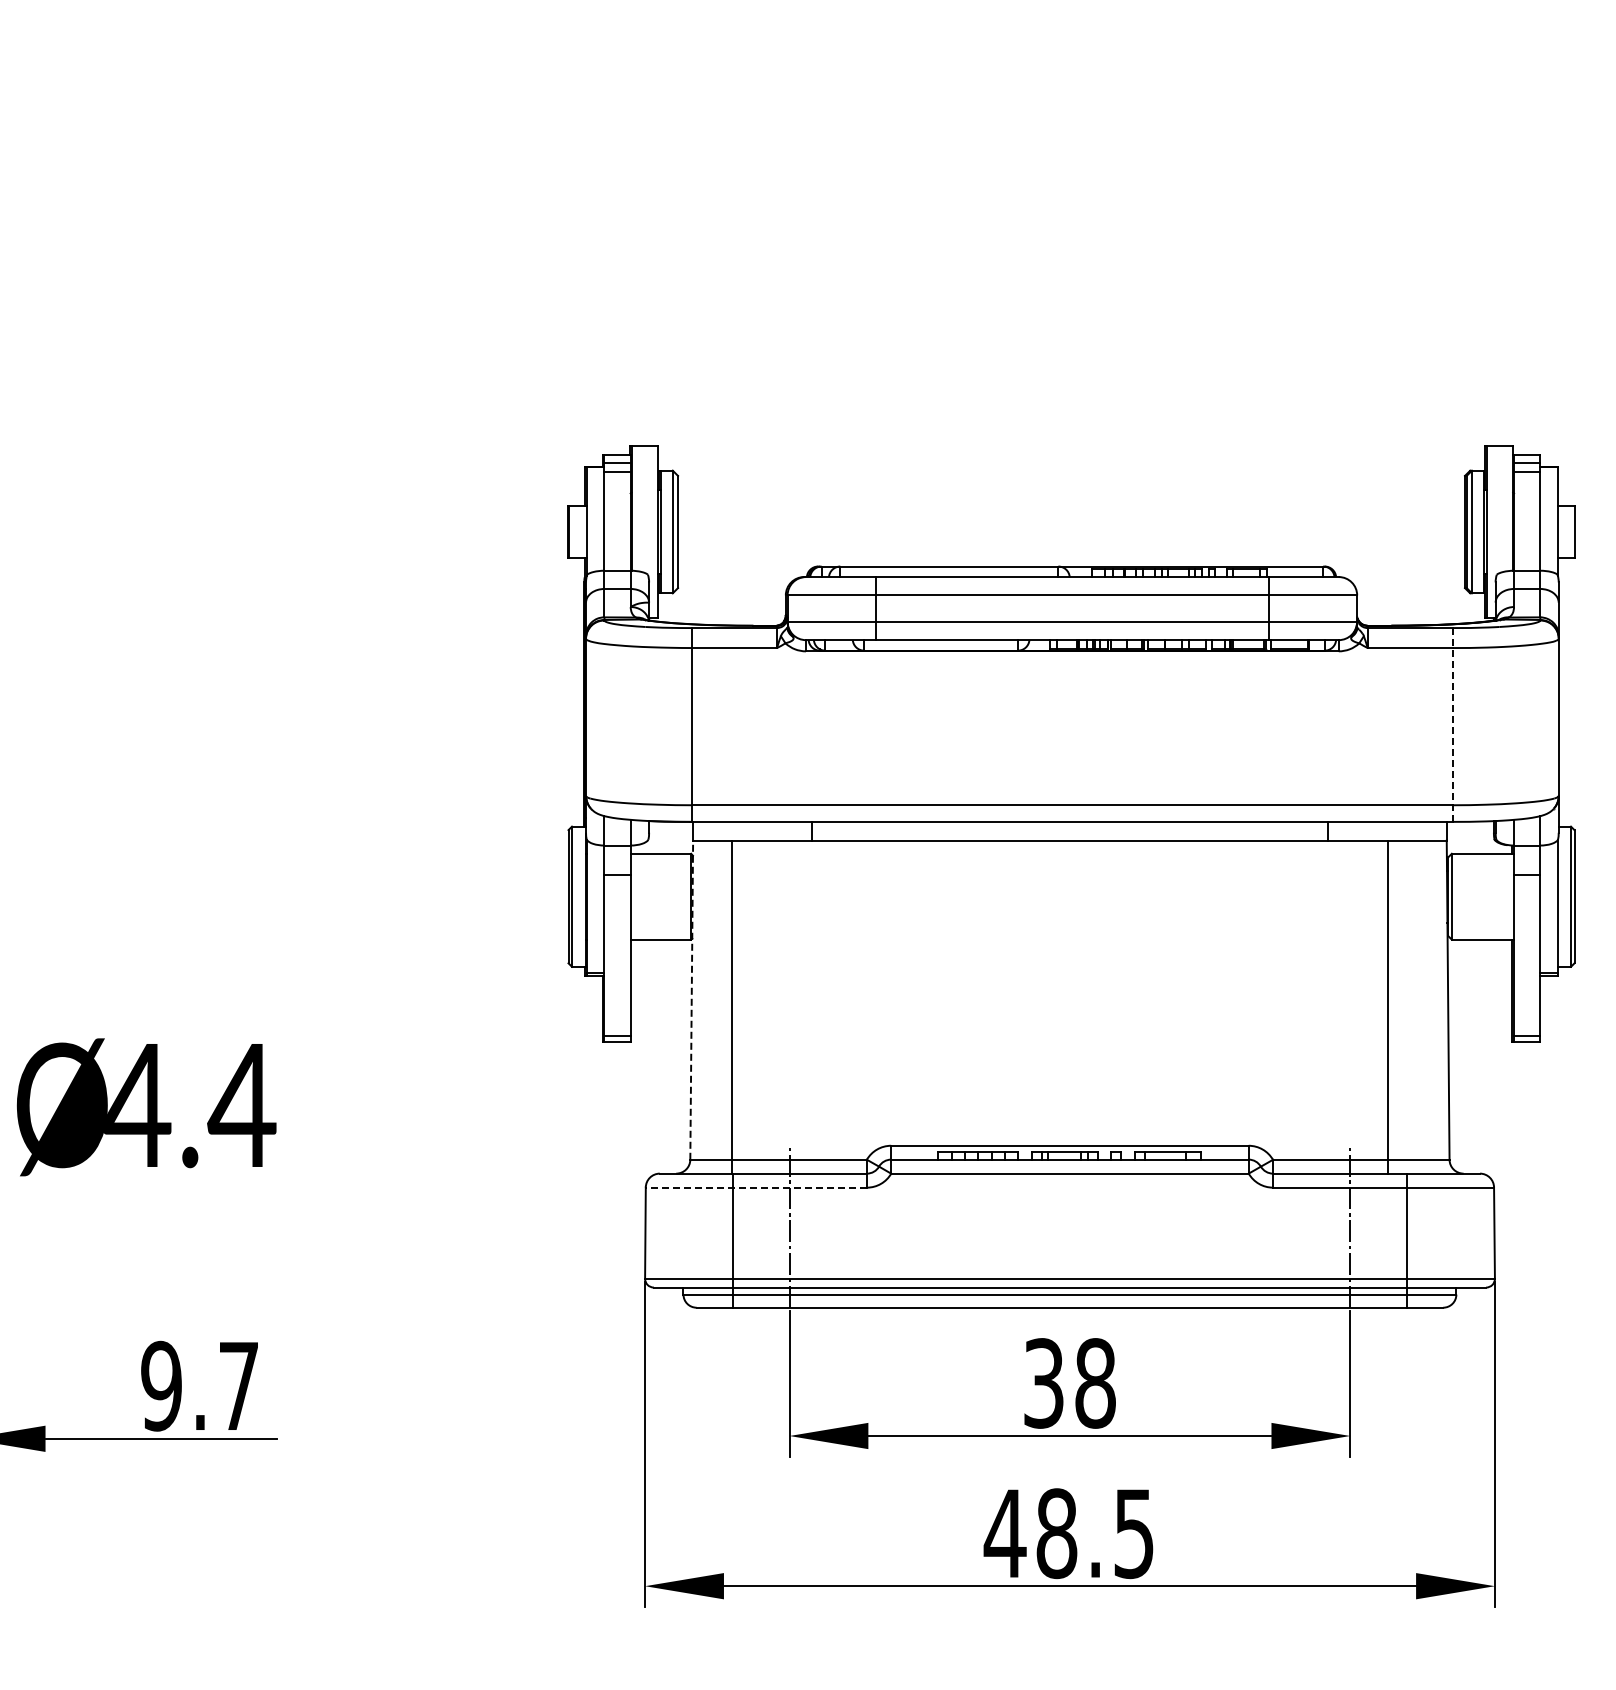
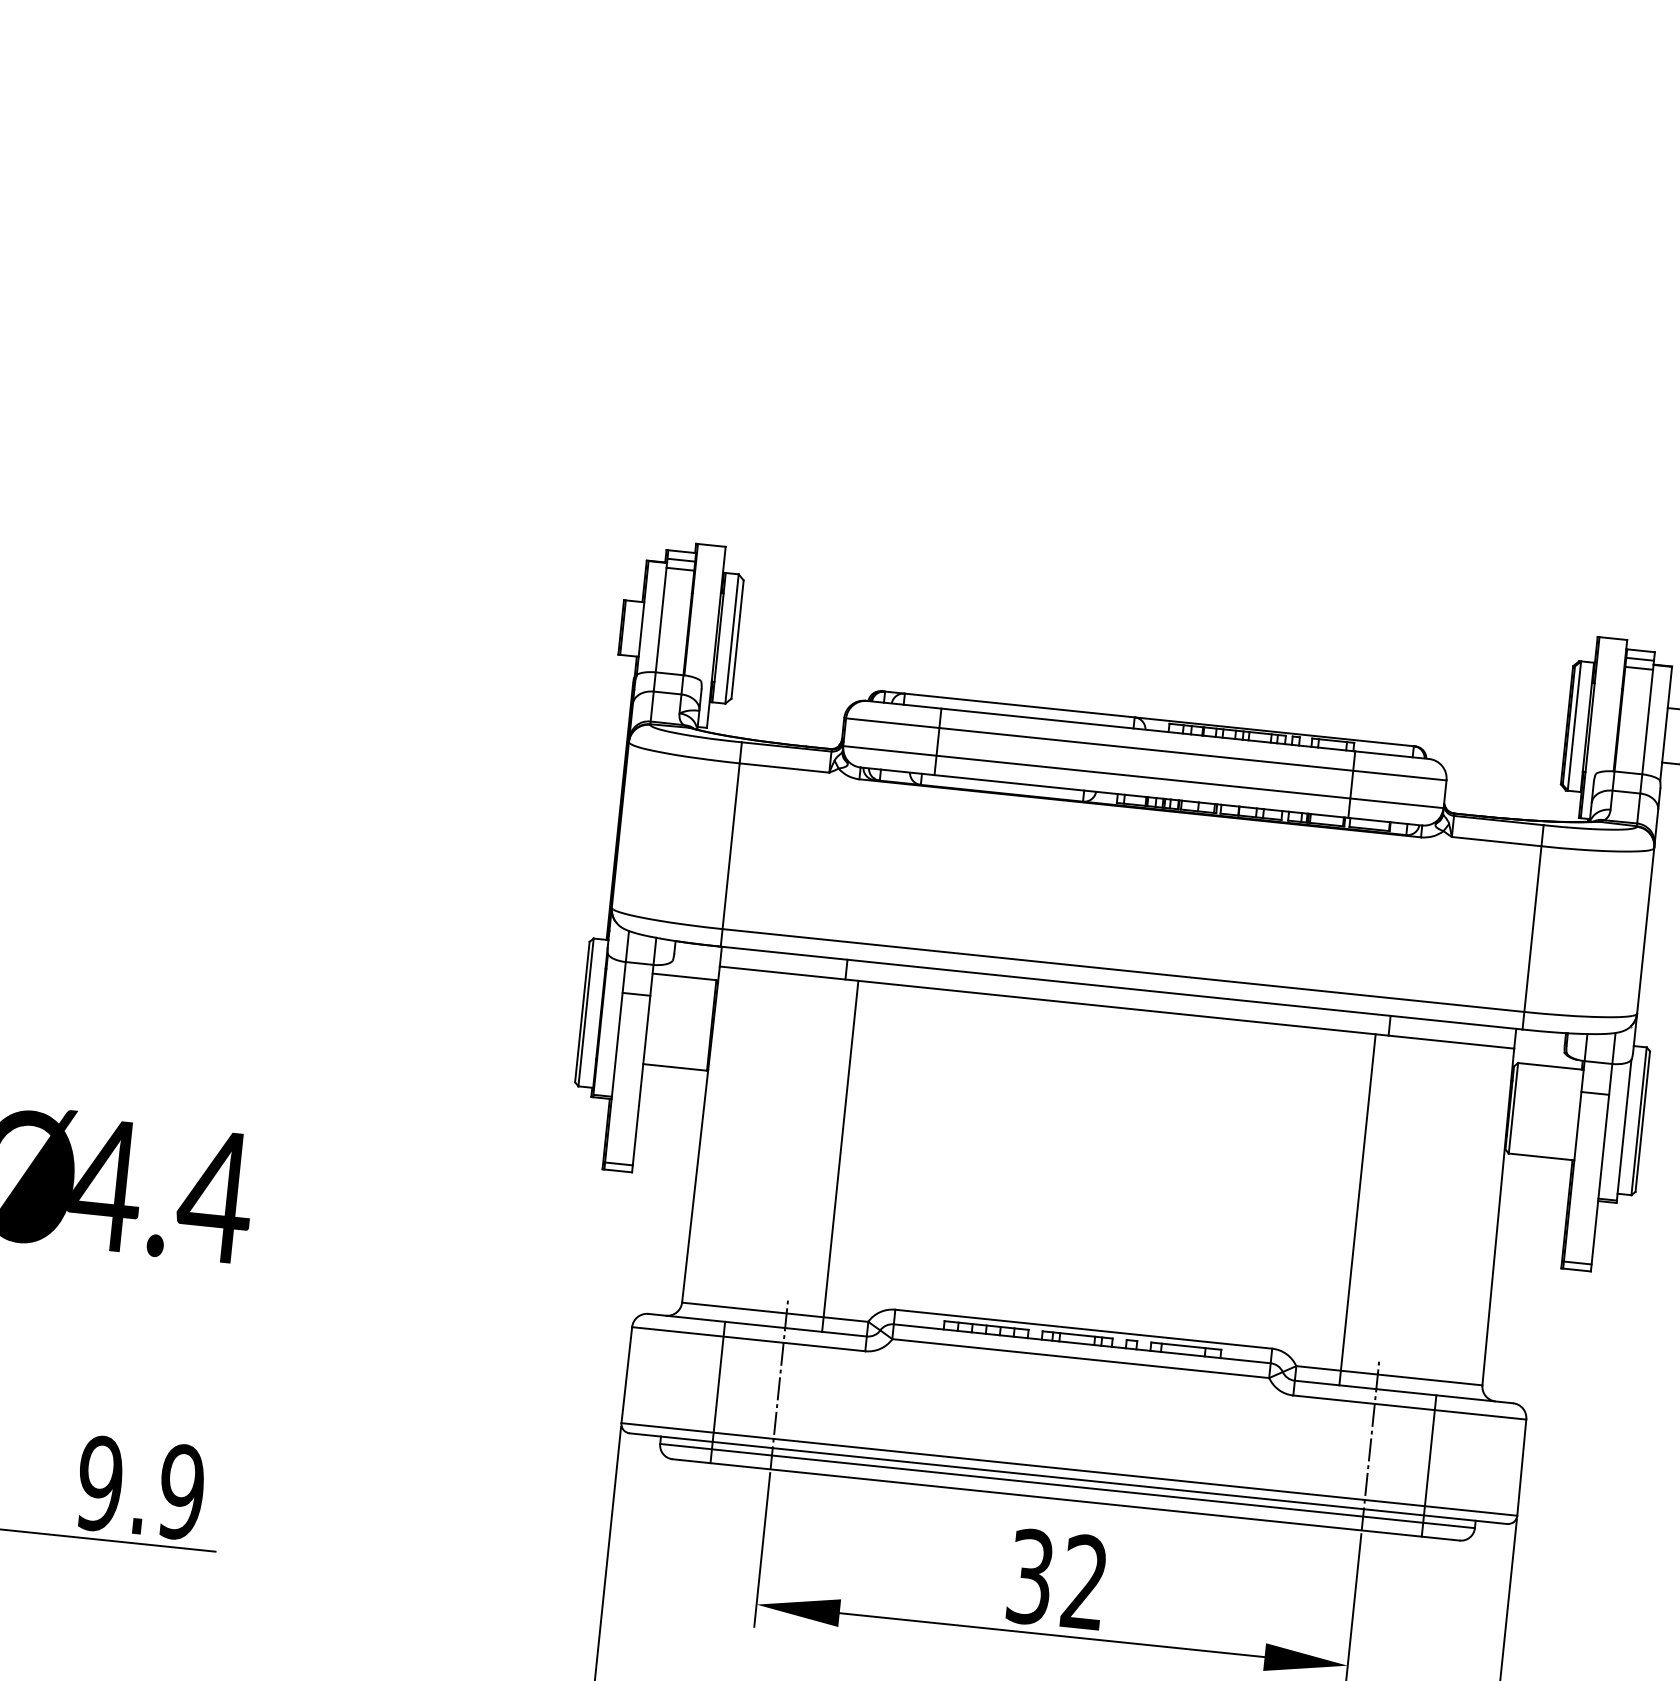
line: (1452, 724) -> (1532, 926), dashed -> solid
line: (691, 1000) -> (700, 1134), dashed -> solid
line: (731, 1006) -> (840, 1155), moved
line: (1388, 1006) -> (1357, 1209), moved
line: (756, 1187) -> (748, 1339), dashed -> solid
text: (1095, 1383) -> (1084, 1582), 38 -> 32
text: (238, 1385) -> (181, 1491), 9.7 -> 9.9

